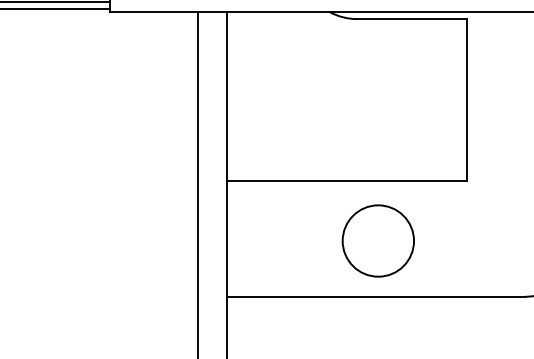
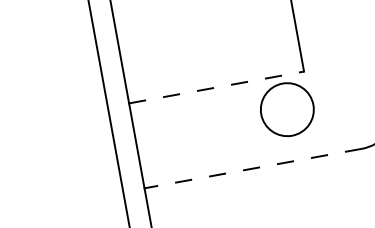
line: (346, 180) -> (216, 87), solid -> dashed
circle: (377, 240) -> (286, 109), moved
line: (376, 296) -> (253, 168), solid -> dashed

